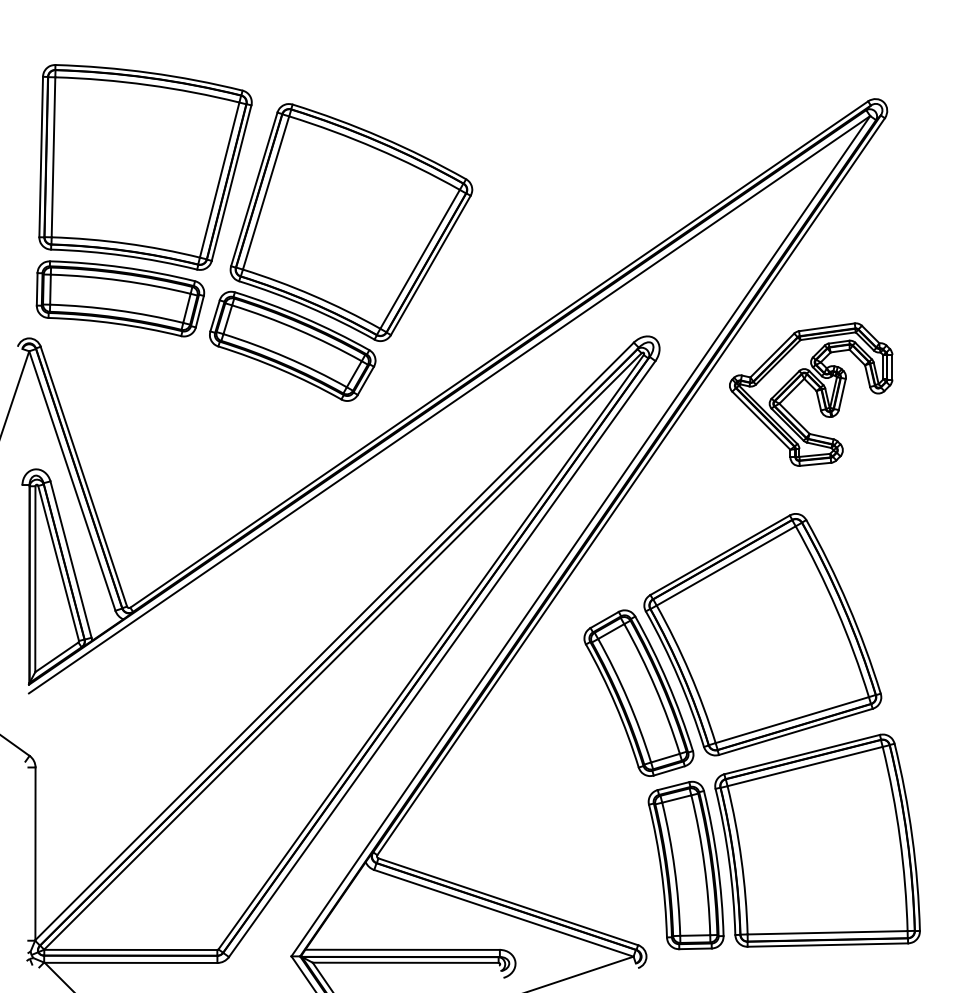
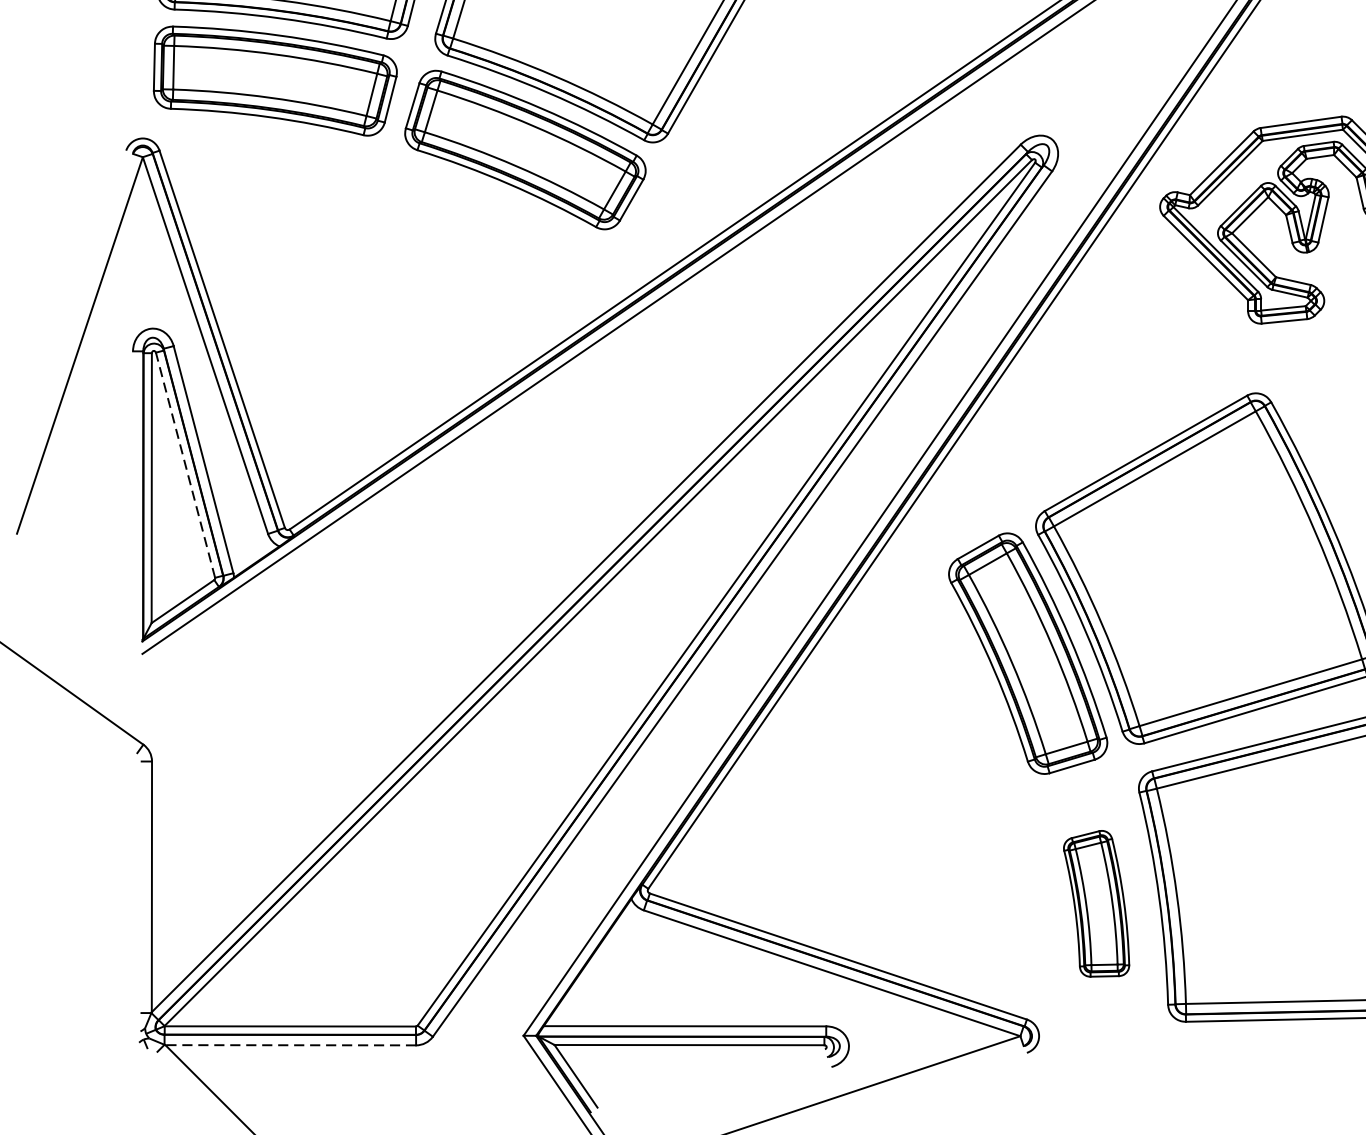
line: (58, 562) -> (185, 463), solid -> dashed
part: (685, 865) -> (1095, 903), size x0.6
line: (130, 962) -> (289, 1044), solid -> dashed

